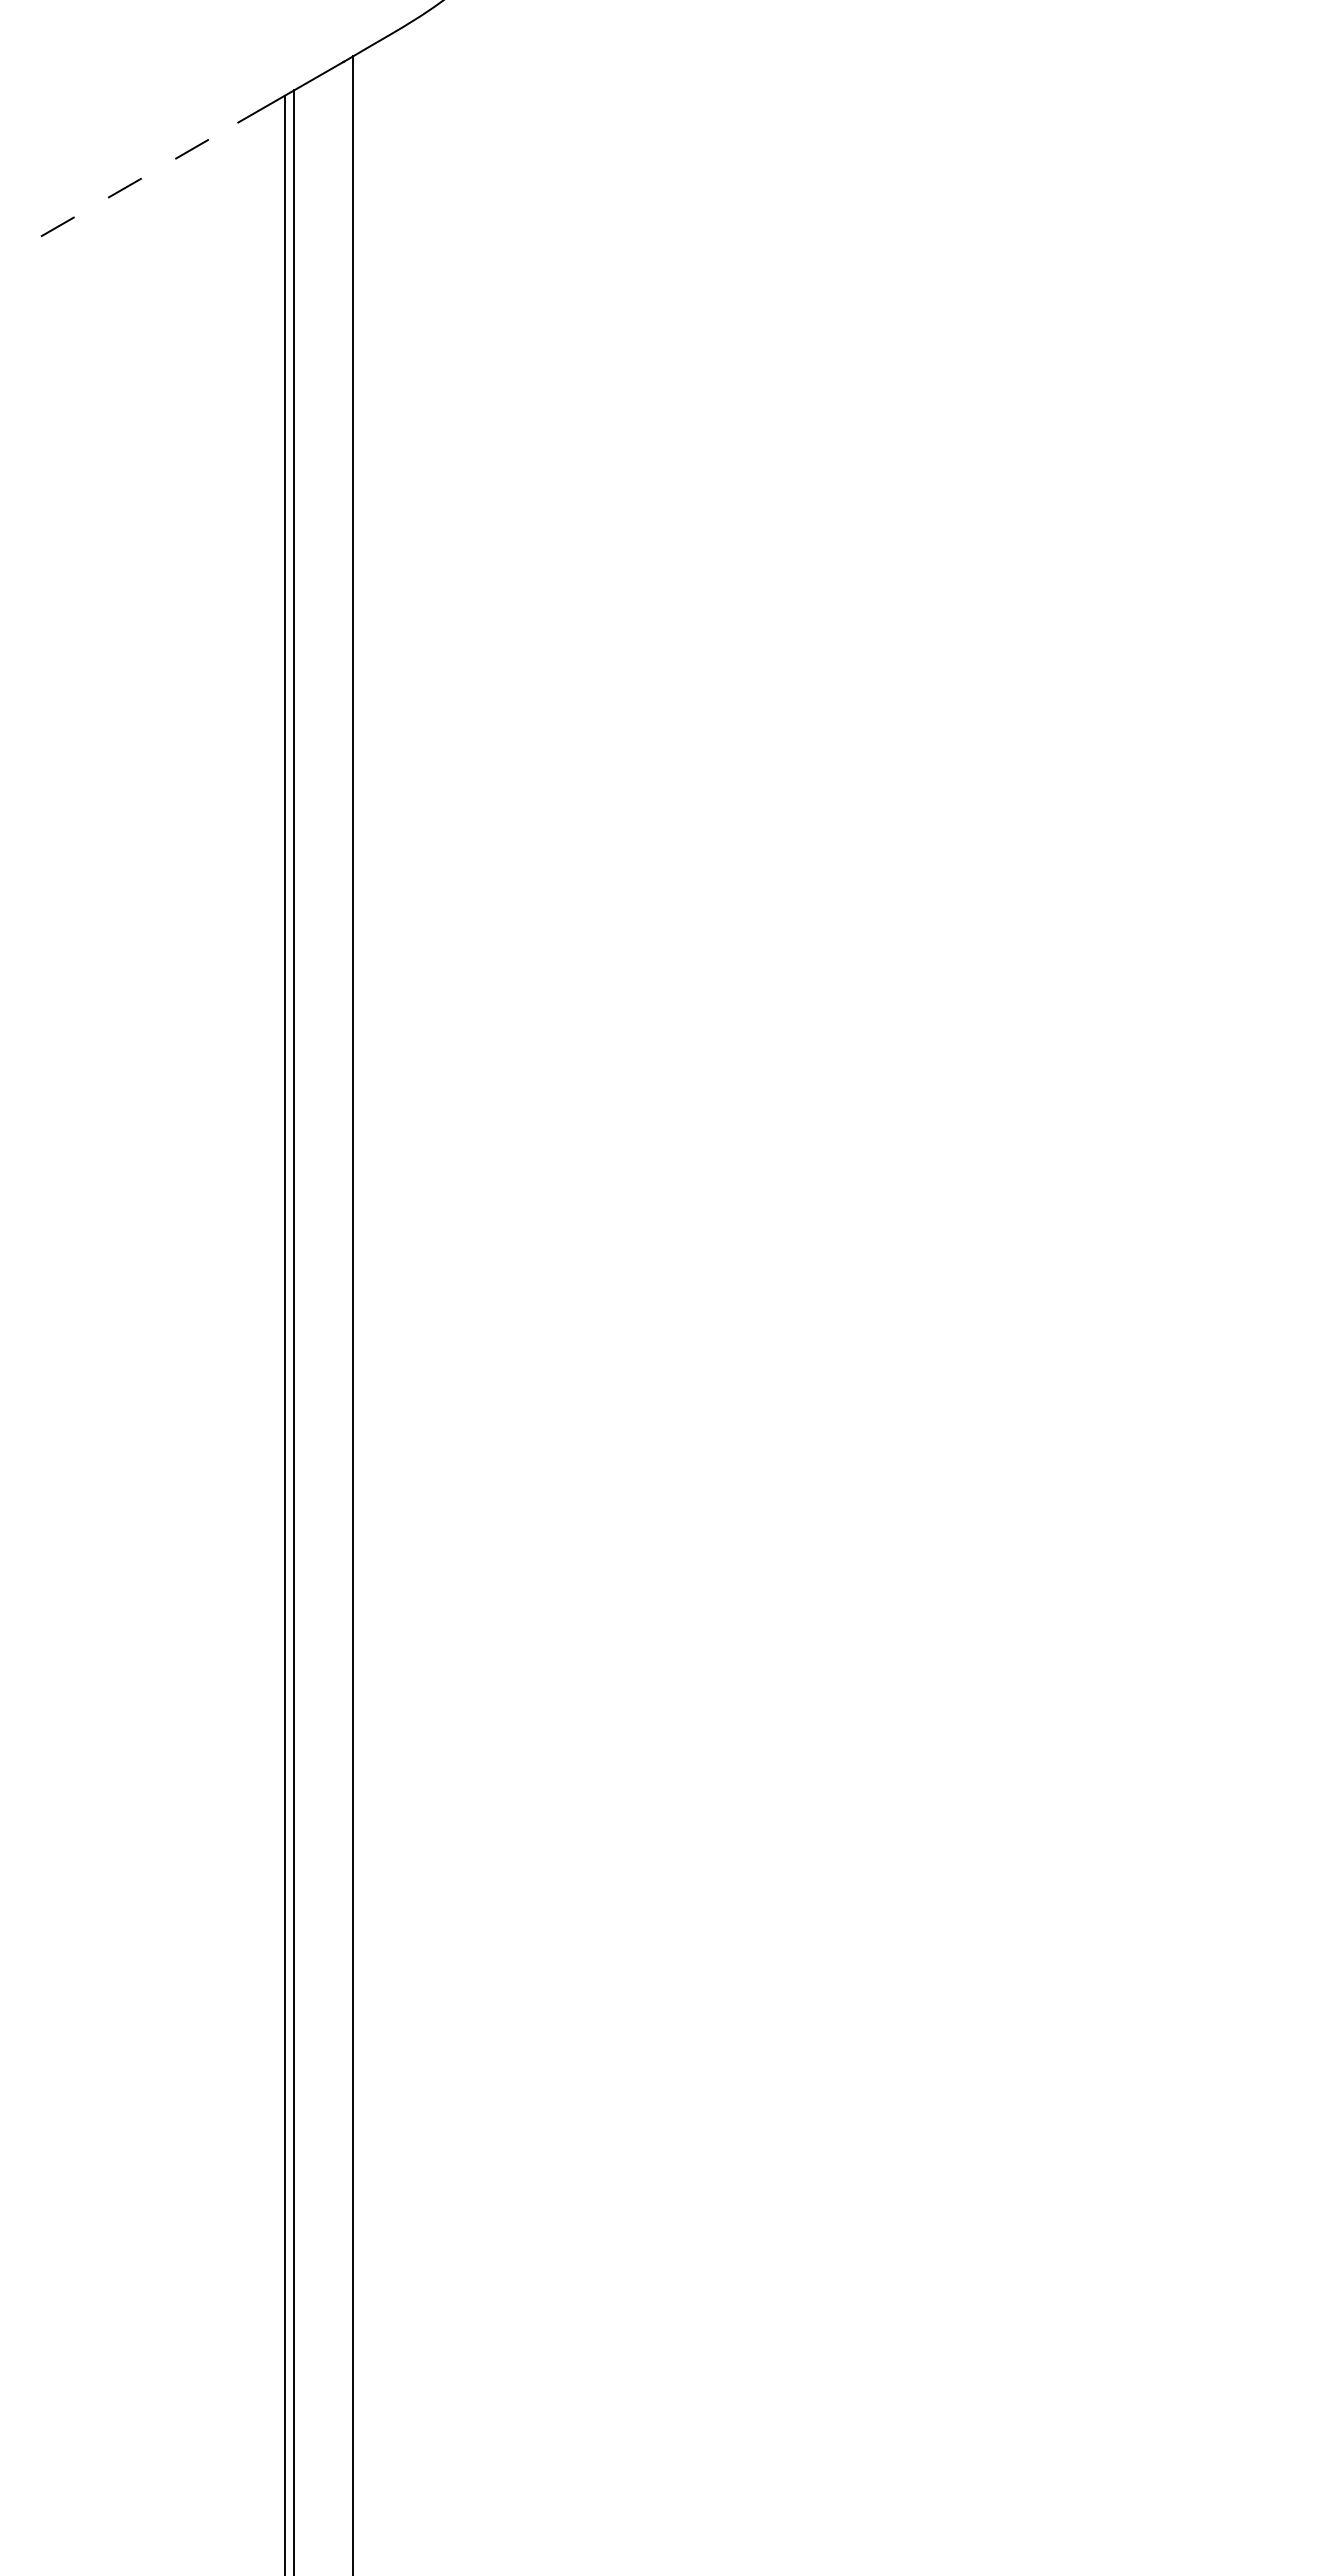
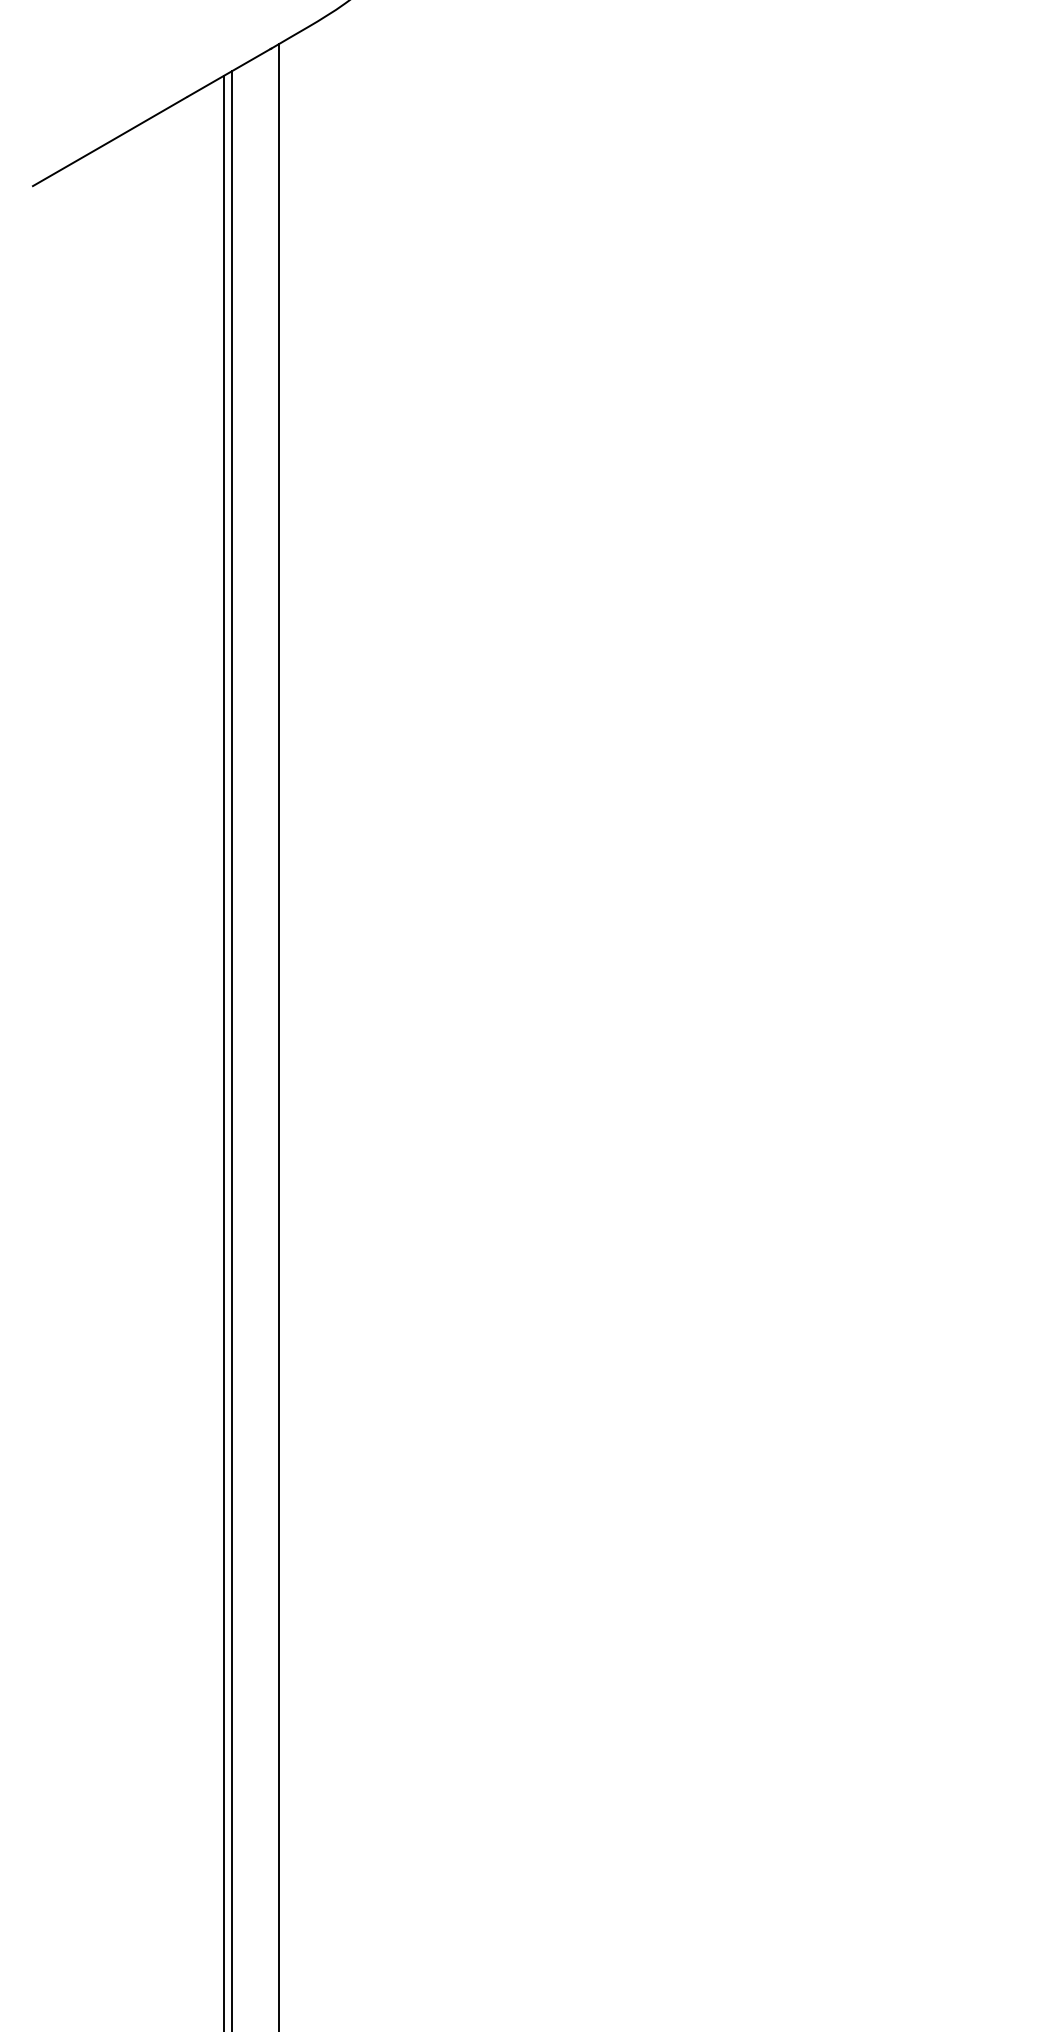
line: (139, 179) -> (109, 141), dashed -> solid

